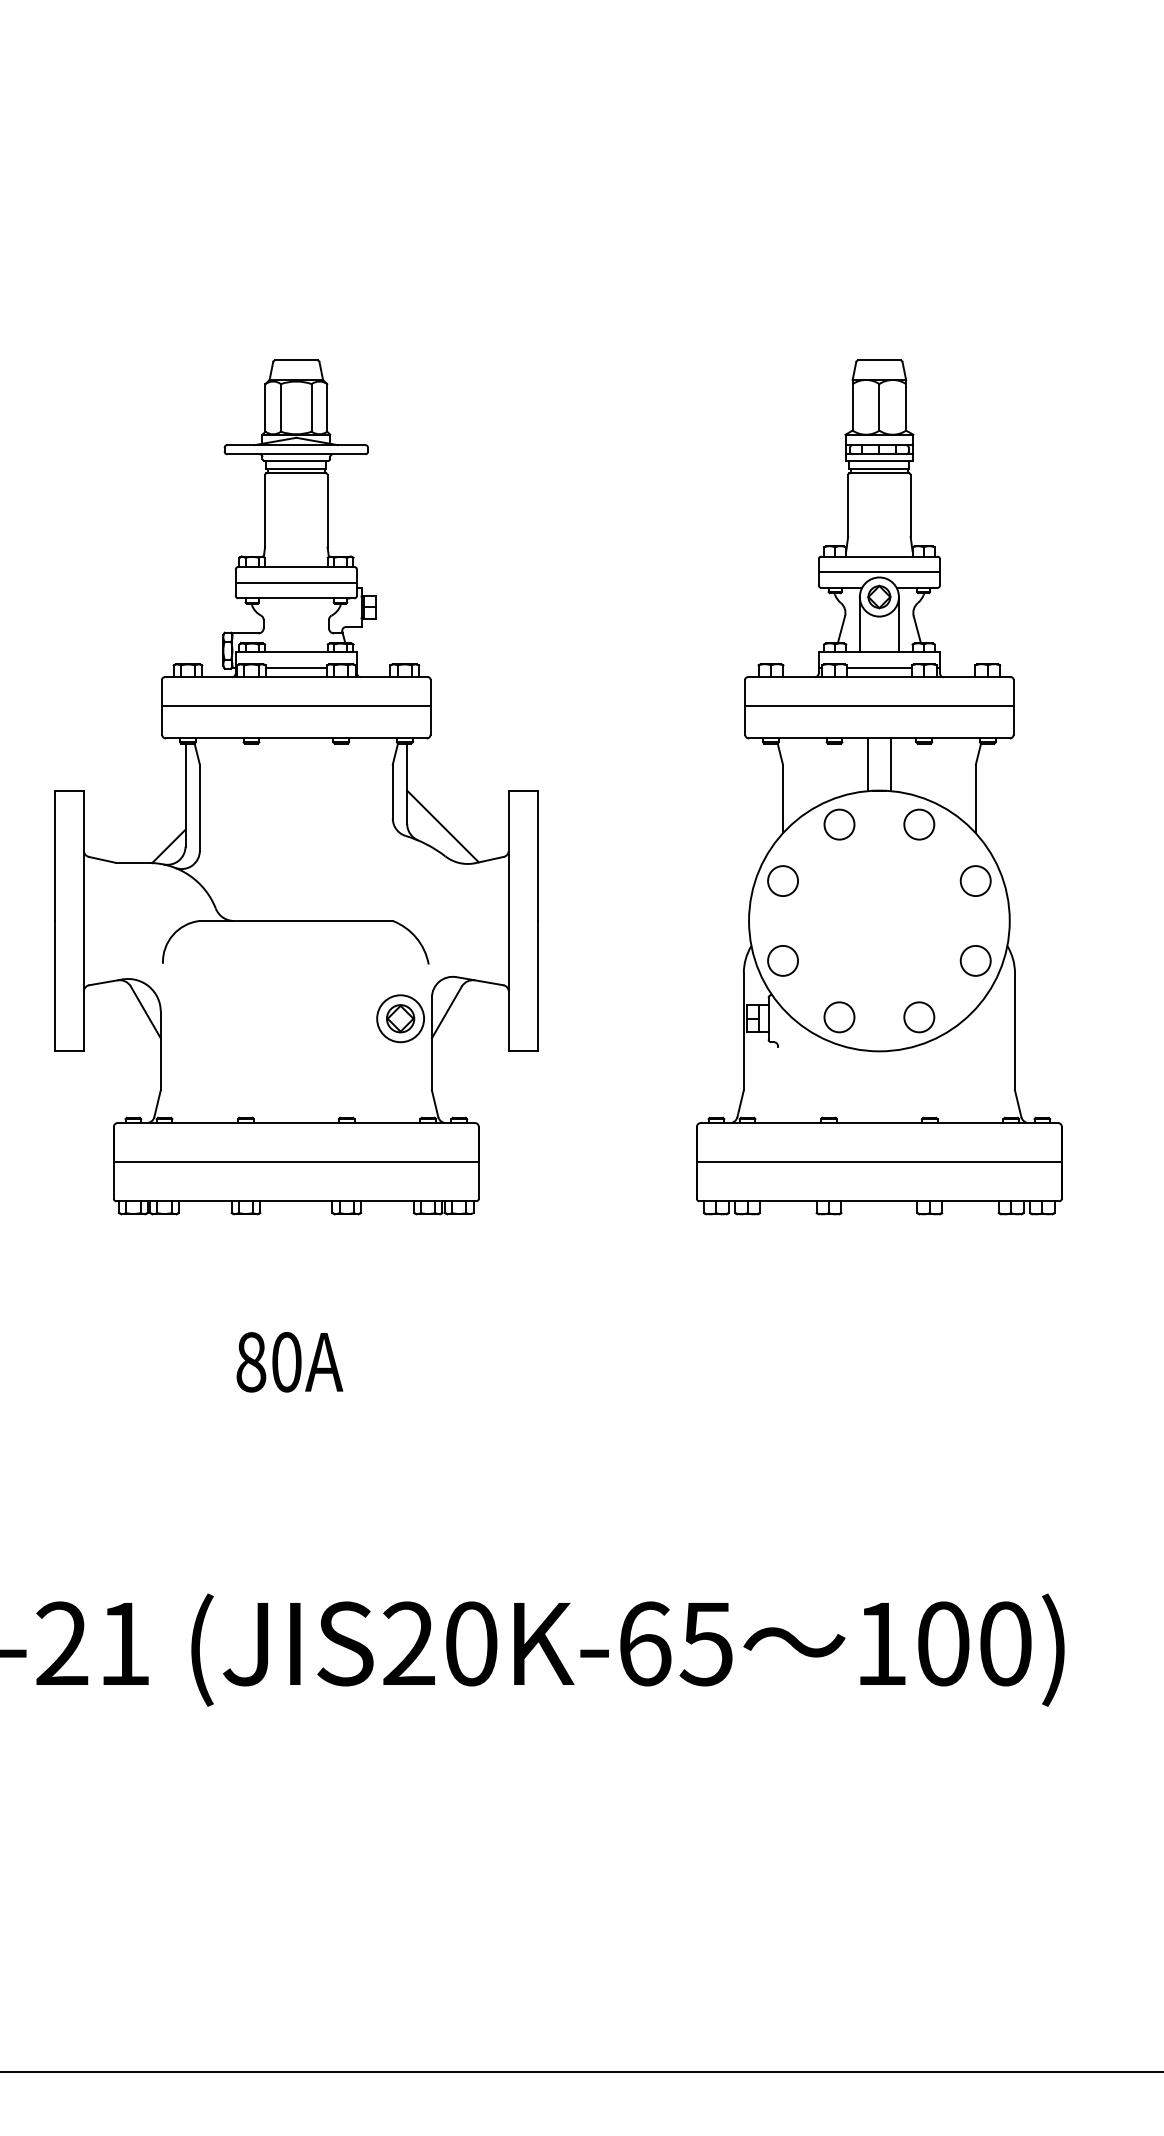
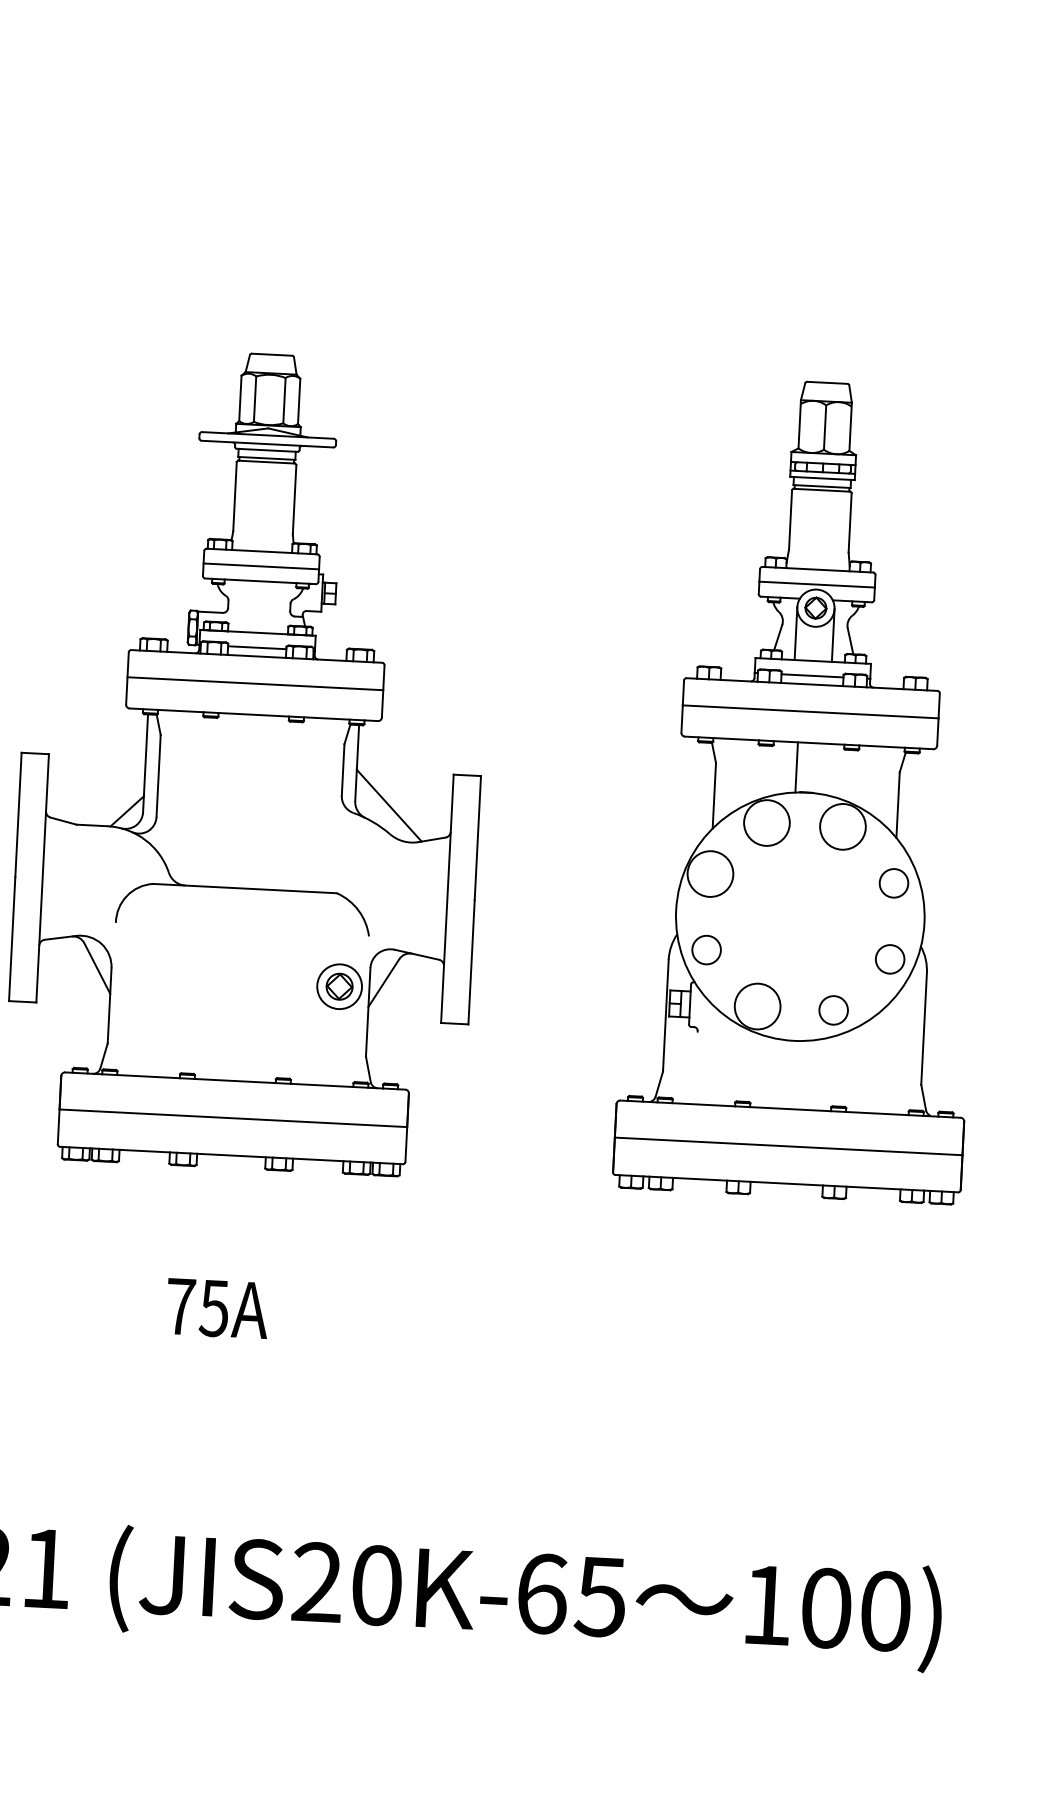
line: (891, 764) -> (819, 768), removed
circle: (839, 824) -> (766, 822), size x1.6
circle: (919, 824) -> (843, 826), size x1.6
circle: (783, 881) -> (710, 874), size x1.6
circle: (839, 1017) -> (757, 1006), size x1.6
text: (268, 1362) -> (197, 1307), 80A -> 75A

